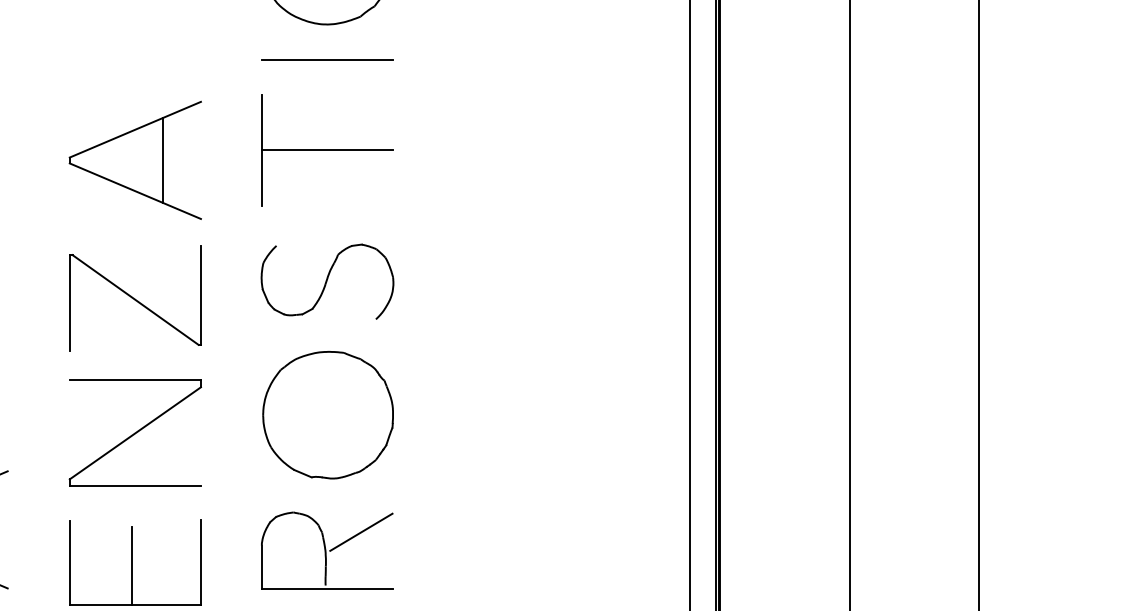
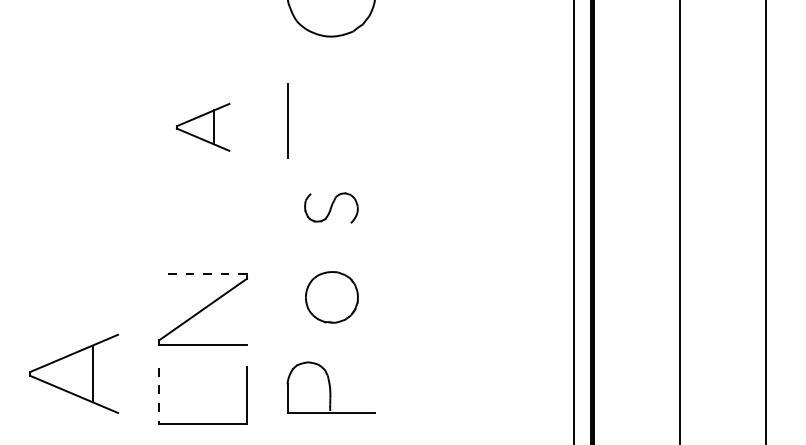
line: (327, 60) -> (331, 60), removed
line: (327, 150) -> (331, 120), removed
part: (134, 160) -> (202, 127), size x0.6
part: (327, 280) -> (331, 207), size x0.6
part: (134, 297) -> (202, 218), removed
line: (135, 380) -> (203, 274), solid -> dashed
part: (327, 415) -> (331, 297), size x0.6
line: (360, 532) -> (353, 375), removed
line: (69, 562) -> (159, 395), solid -> dashed
line: (132, 565) -> (201, 397), removed

